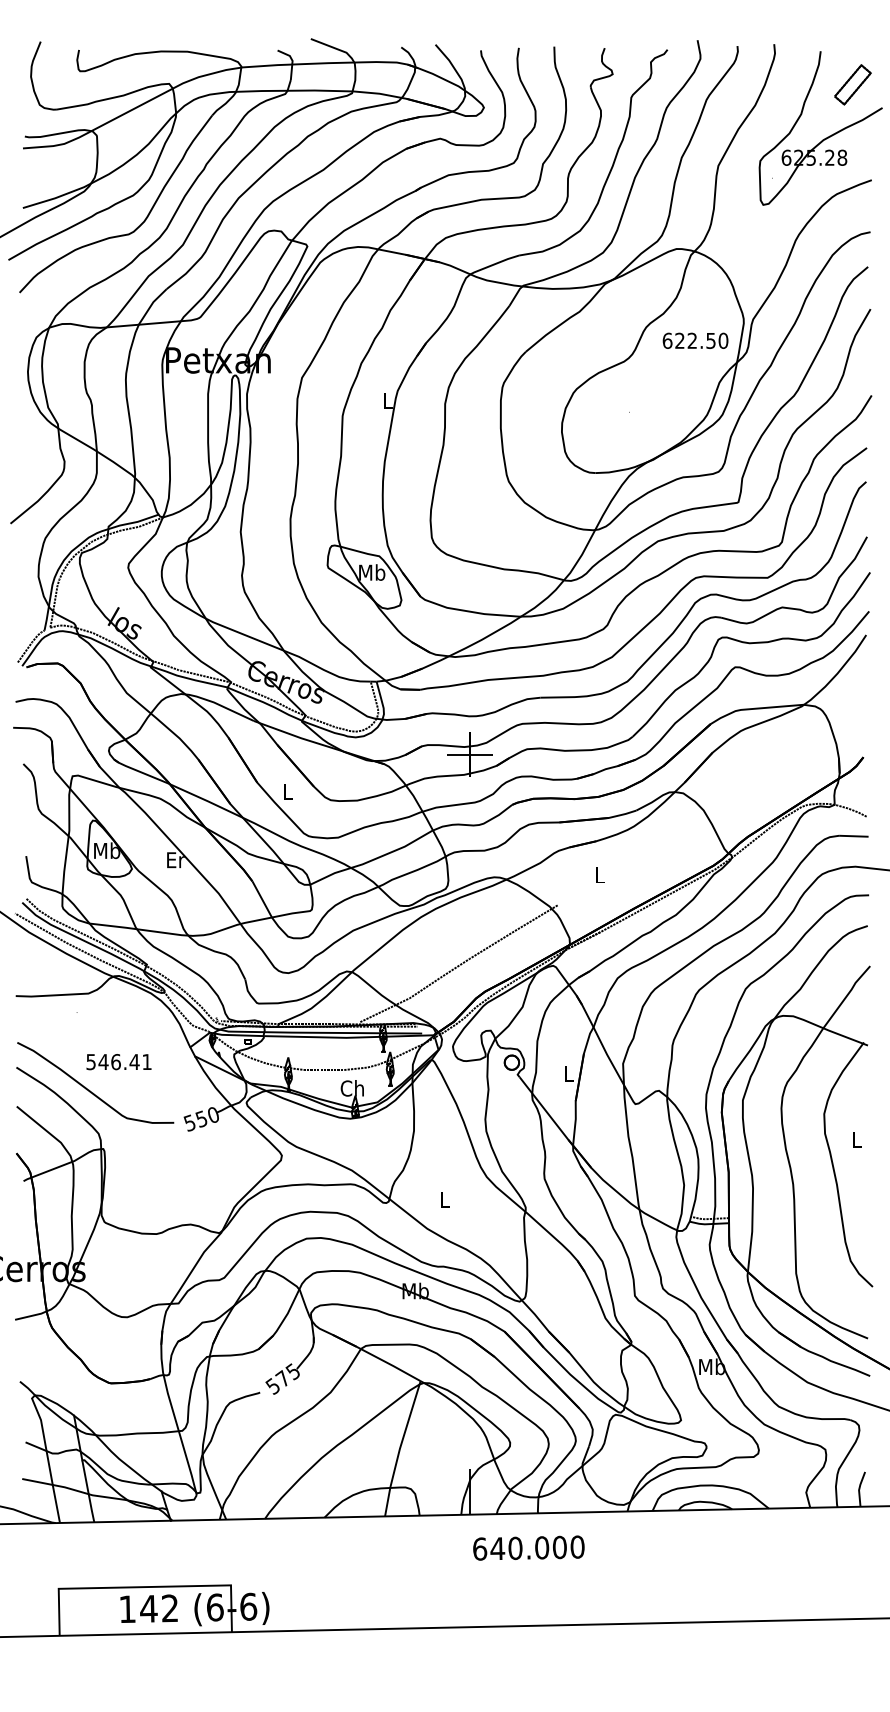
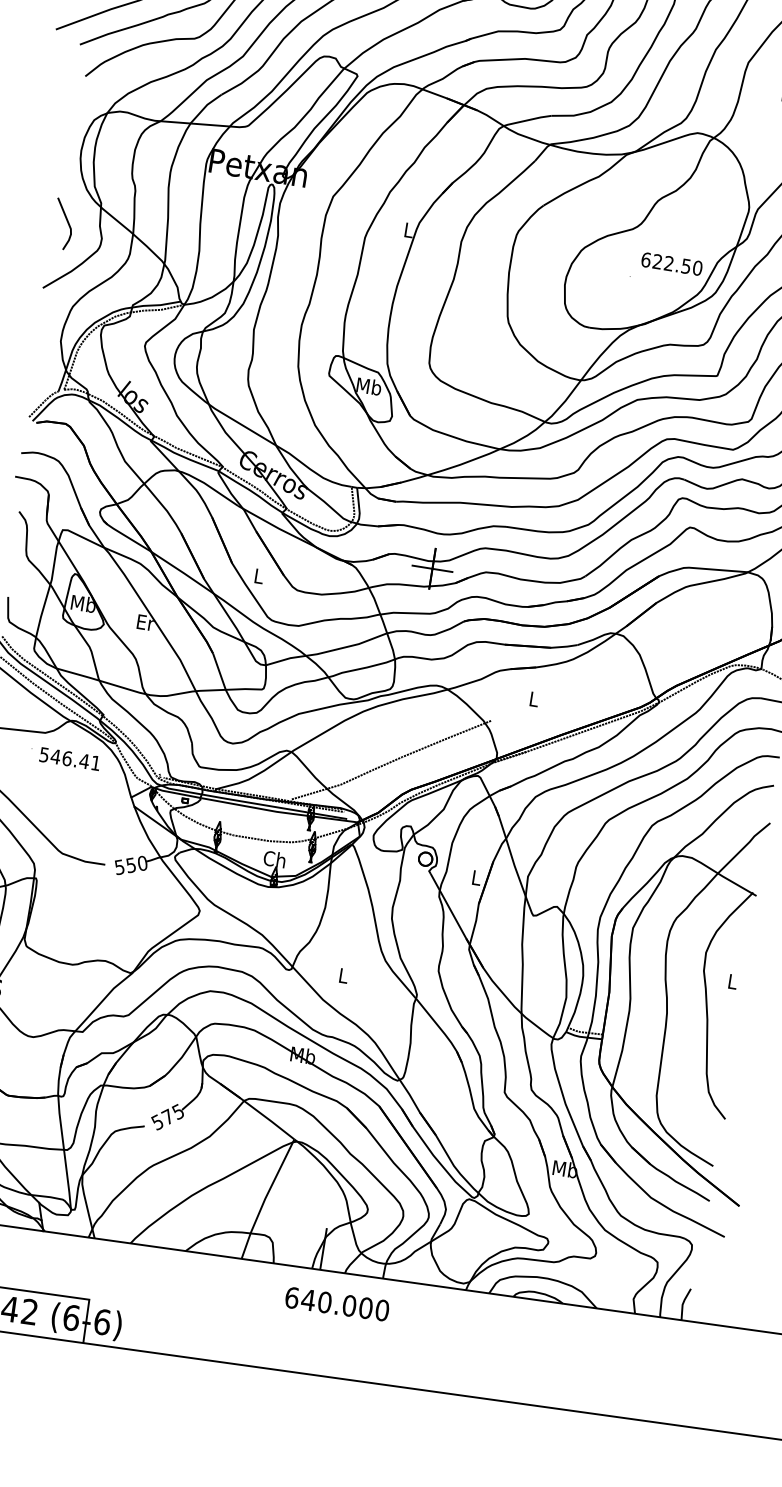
text: (695, 340) -> (671, 263), moved
line: (24, 449) -> (66, 221), added
text: (118, 1062) -> (69, 759), moved
text: (528, 1547) -> (337, 1303), moved

